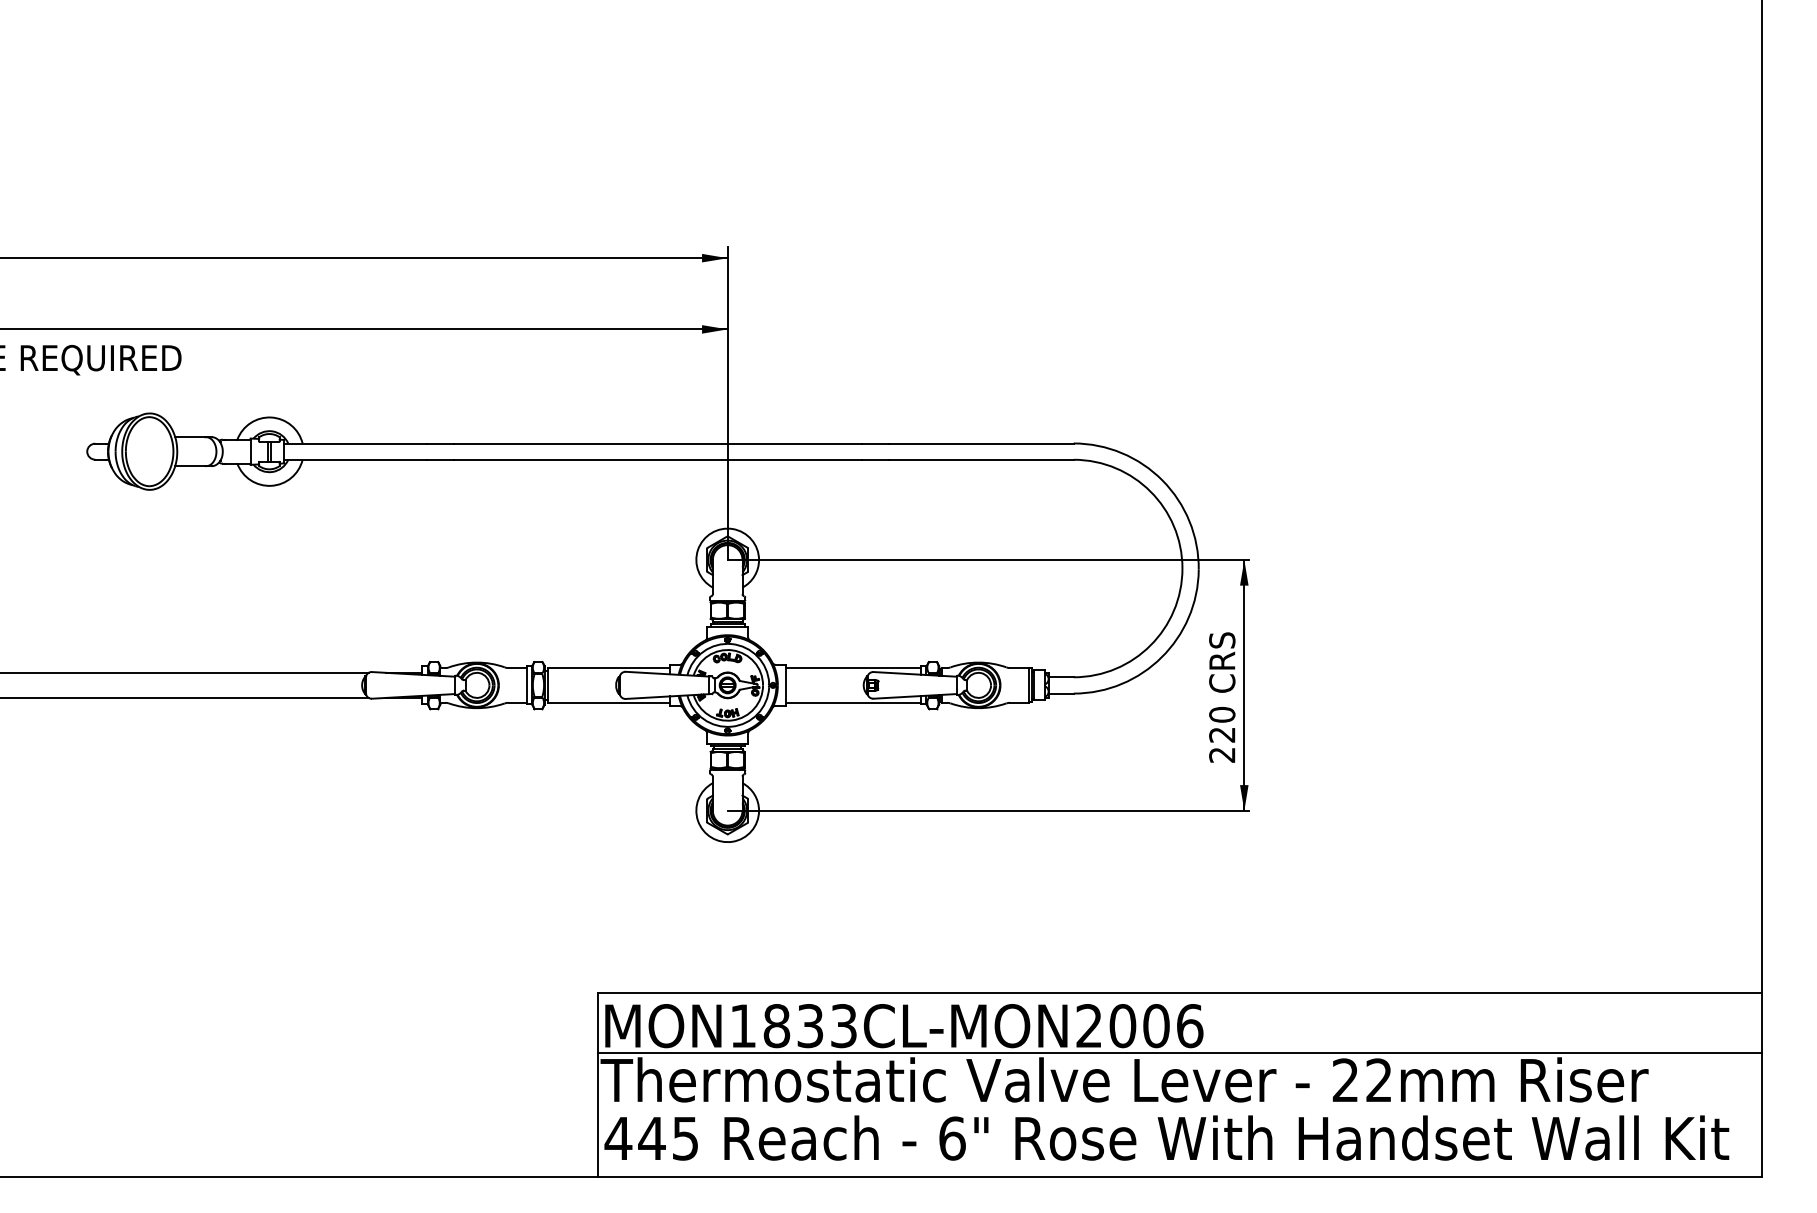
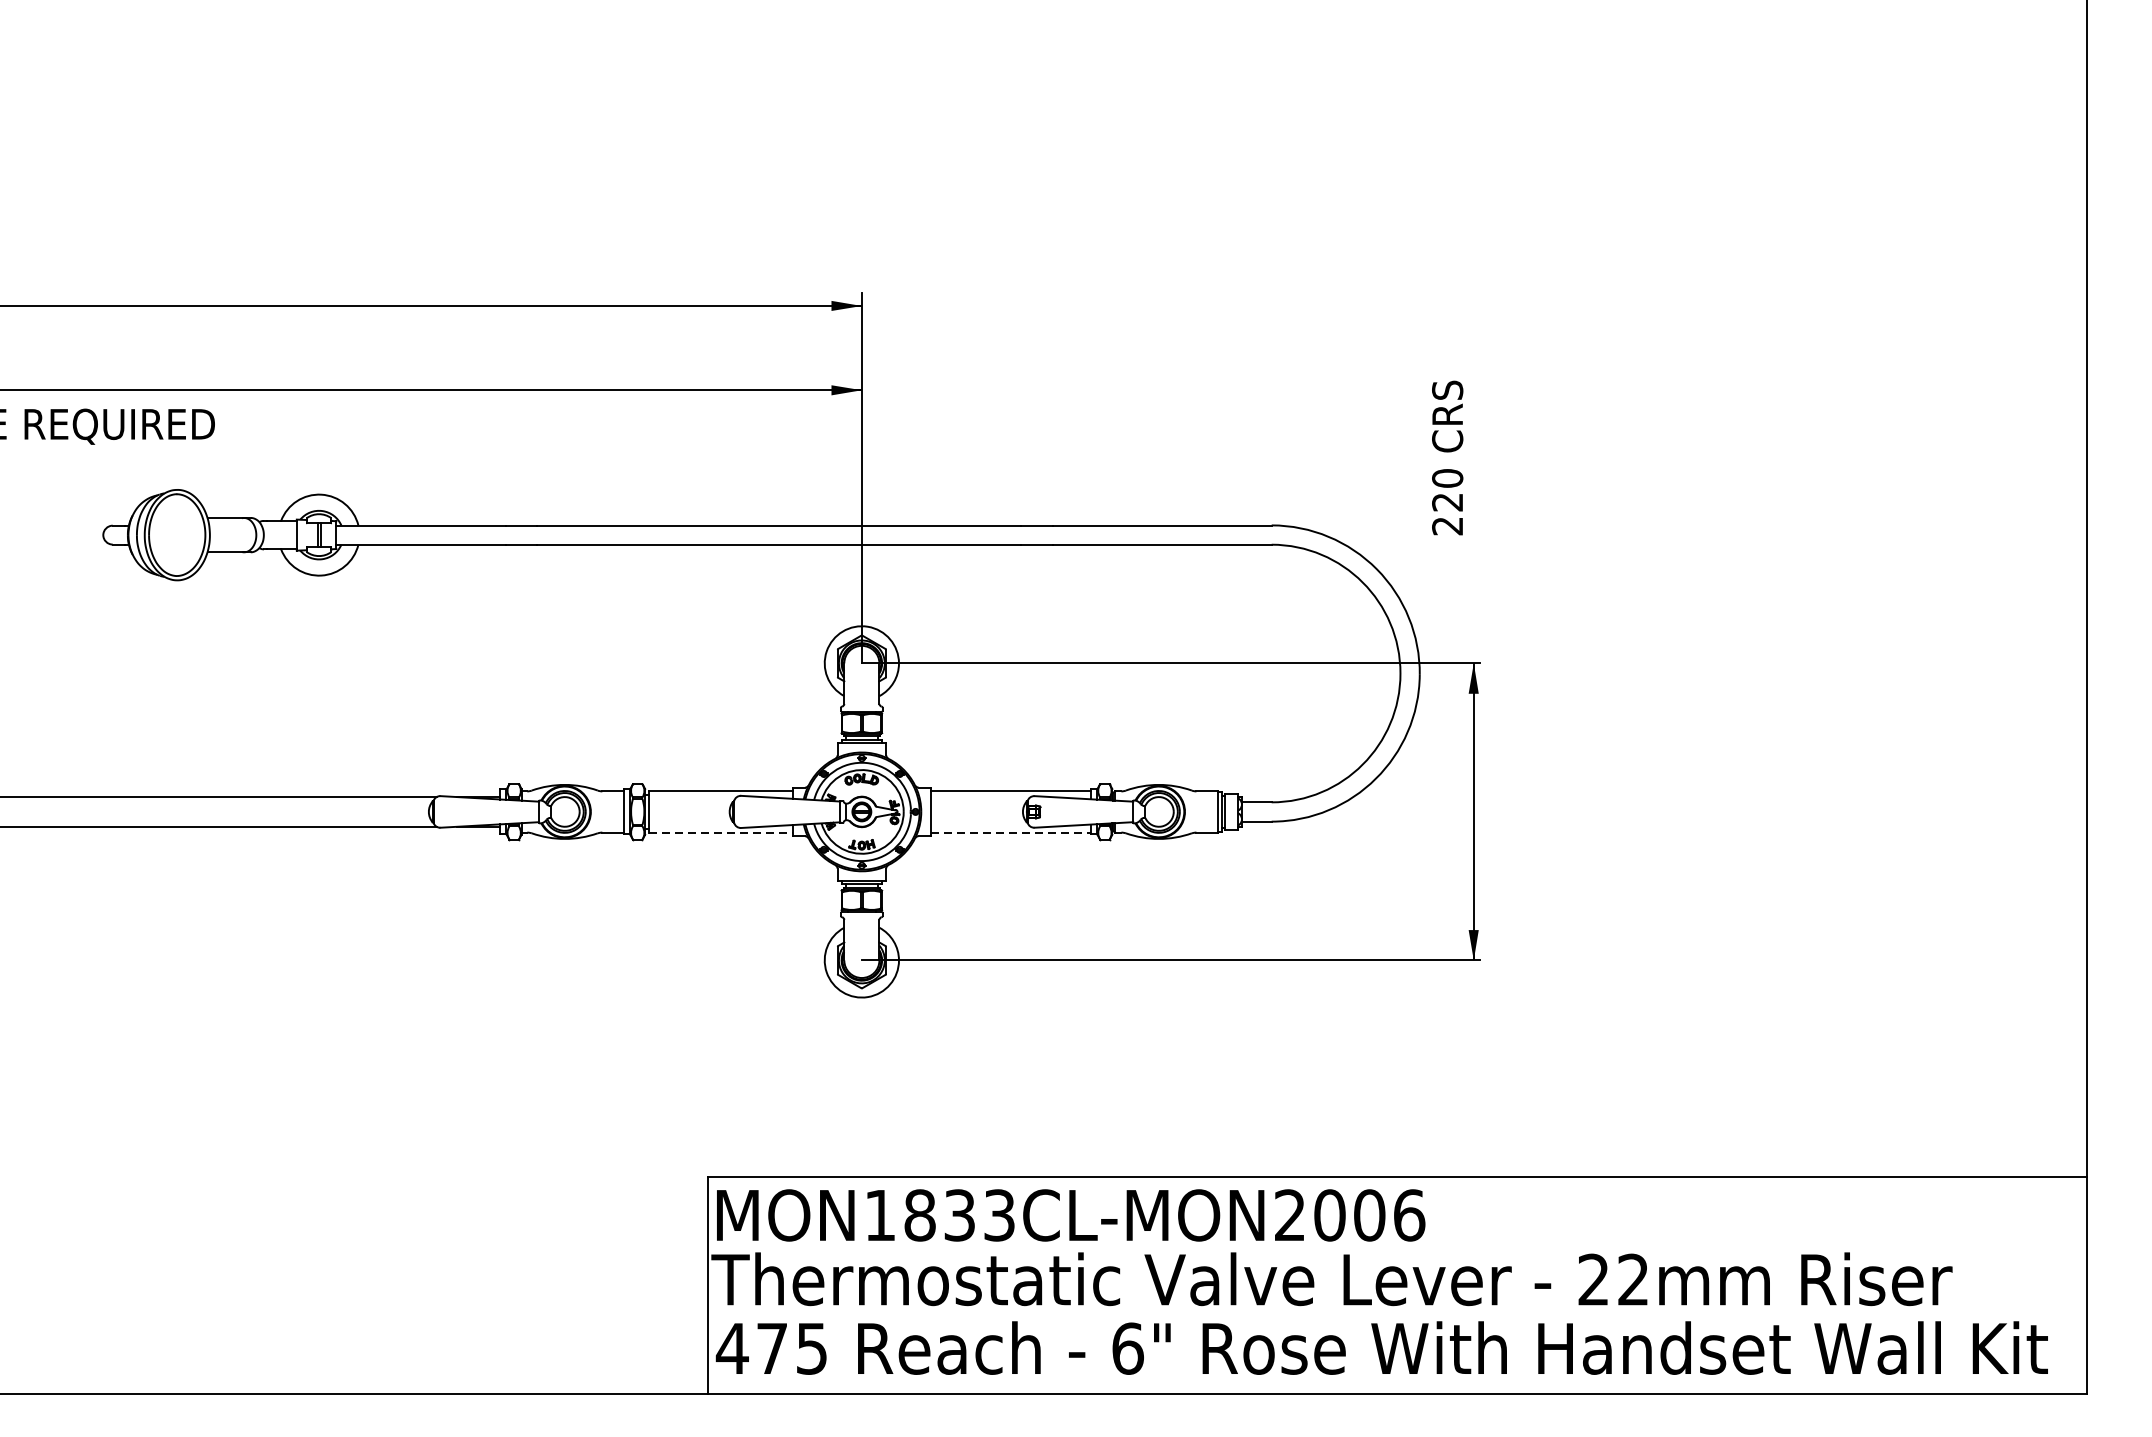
text: (1222, 697) -> (1447, 457), moved
line: (608, 703) -> (720, 833), solid -> dashed
line: (853, 703) -> (1010, 833), solid -> dashed
line: (1179, 1053) -> (1396, 1247), removed
text: (651, 1138) -> (771, 1348), 445 -> 475

